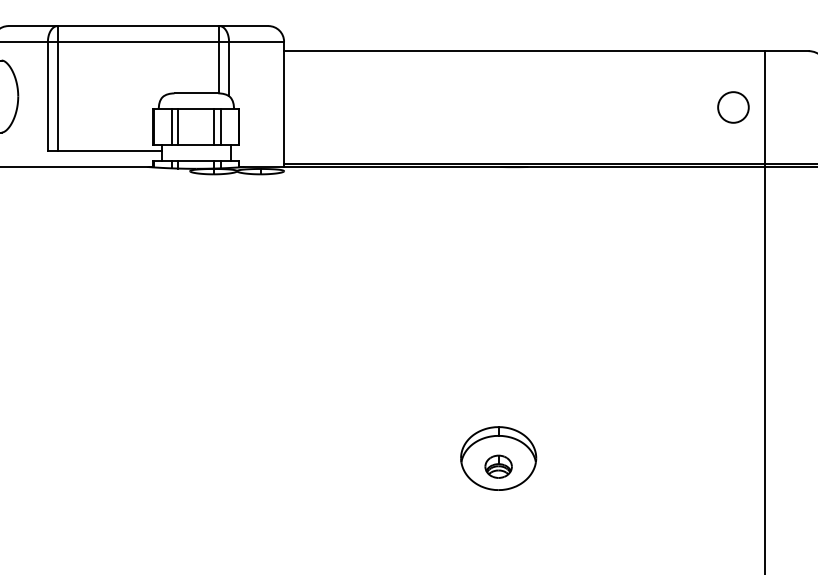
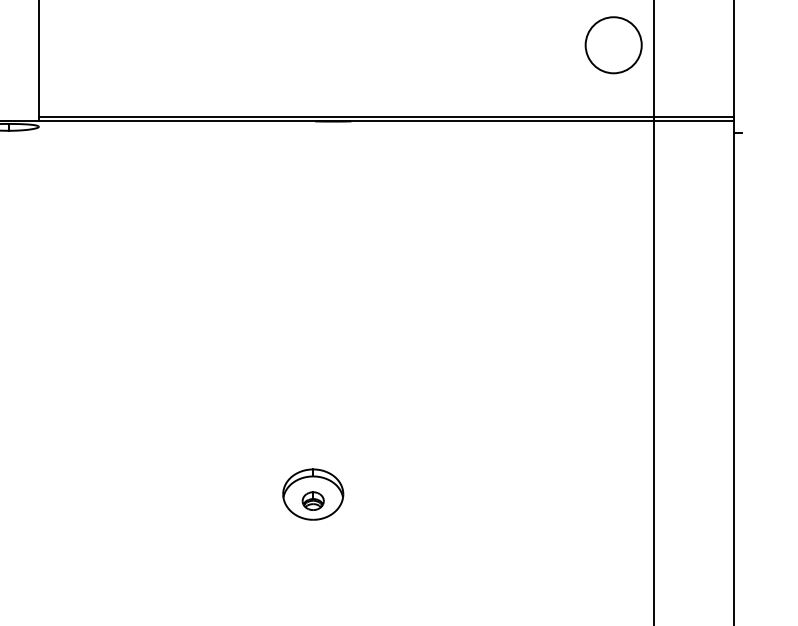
circle: (733, 107) -> (613, 45), size x1.43
part: (498, 458) -> (313, 494), size x0.62

